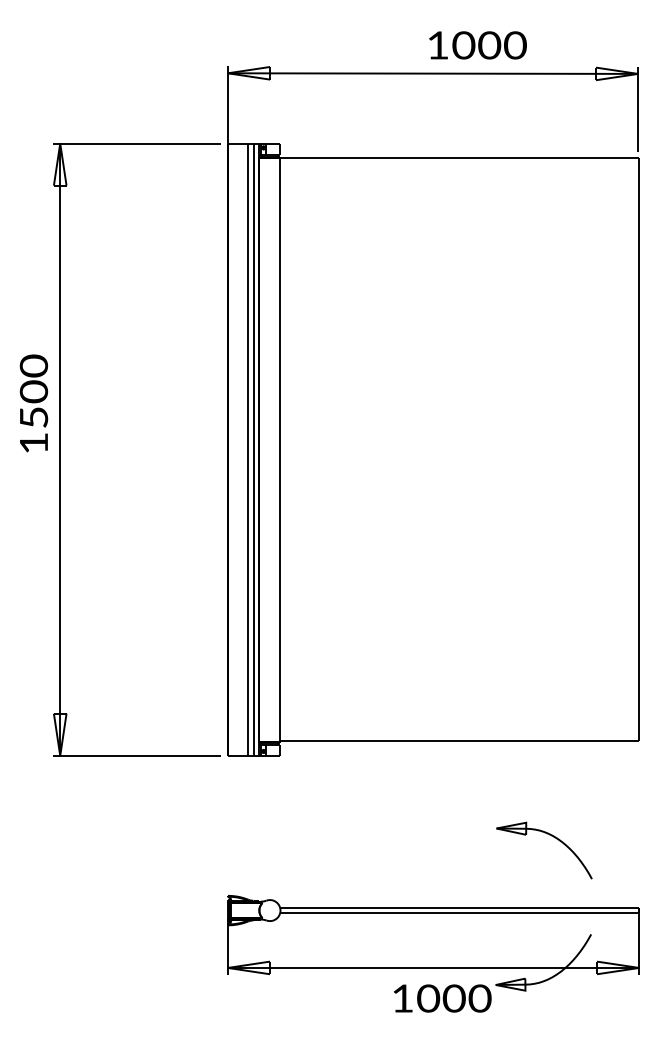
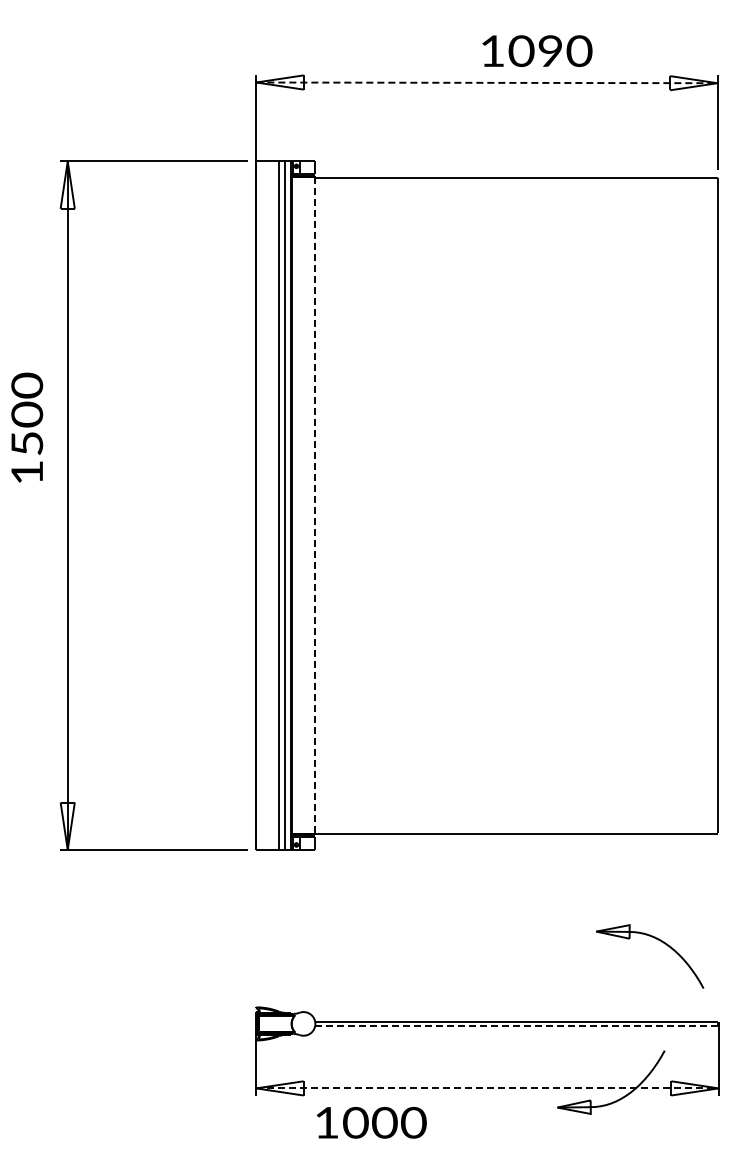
text: (489, 46) -> (550, 52), 1000 -> 1090
line: (432, 73) -> (486, 82), solid -> dashed
text: (34, 403) -> (27, 427), moved
line: (280, 450) -> (315, 506), solid -> dashed
part: (554, 838) -> (661, 942), moved
line: (459, 912) -> (516, 1026), solid -> dashed
line: (433, 968) -> (487, 1088), solid -> dashed
text: (442, 998) -> (371, 1122), moved

